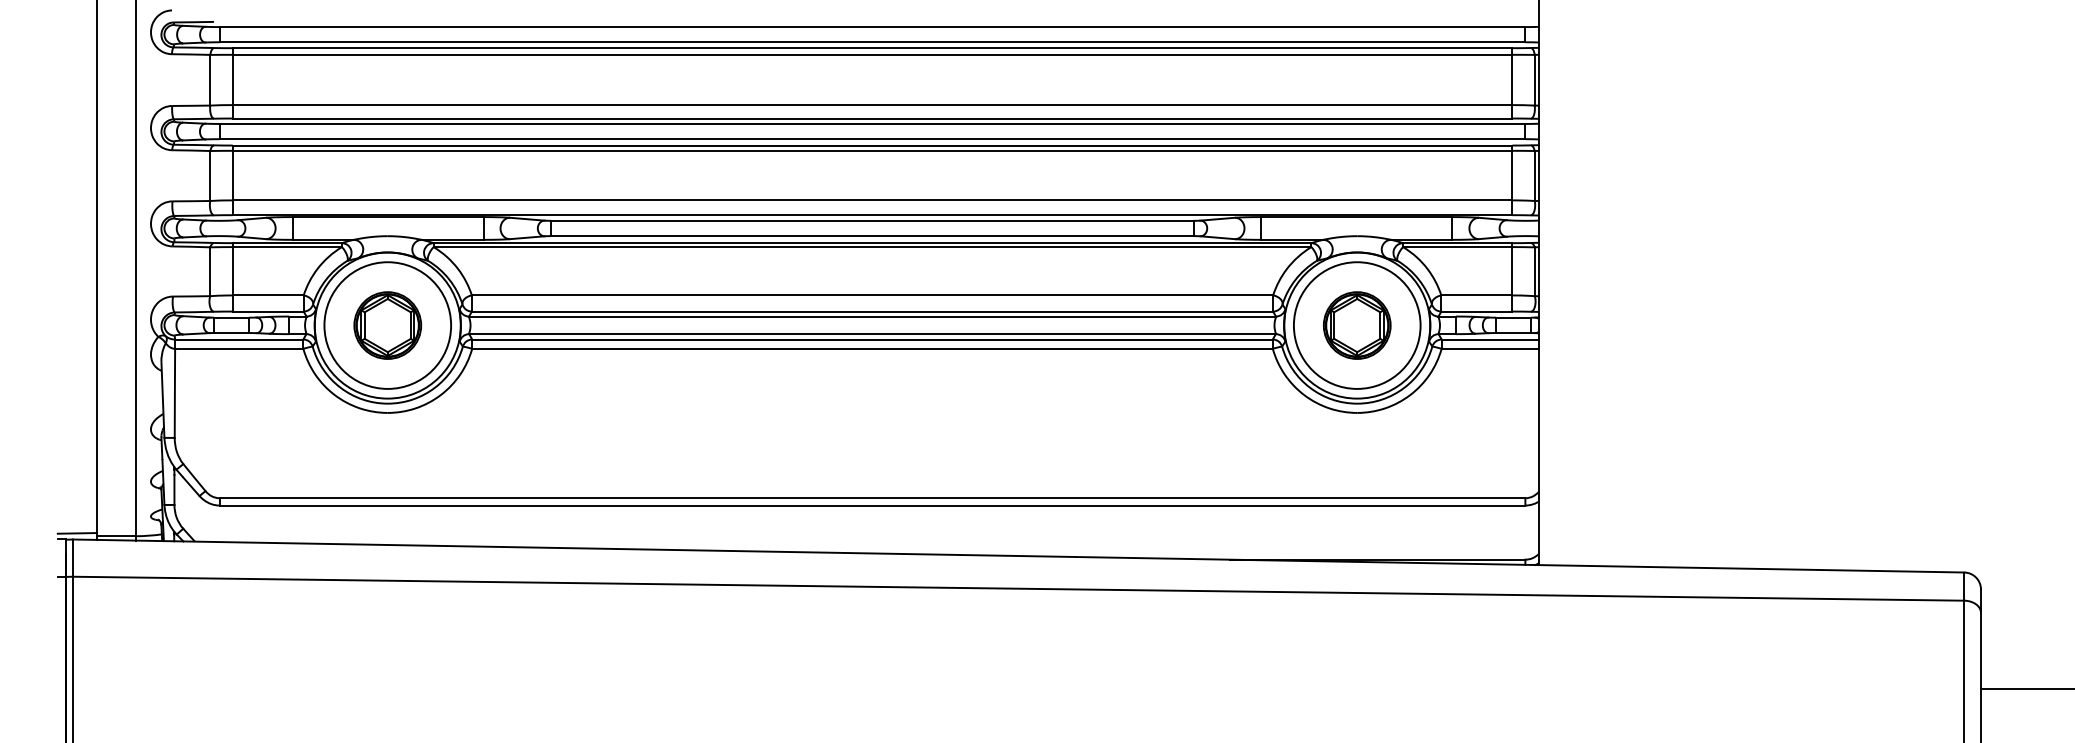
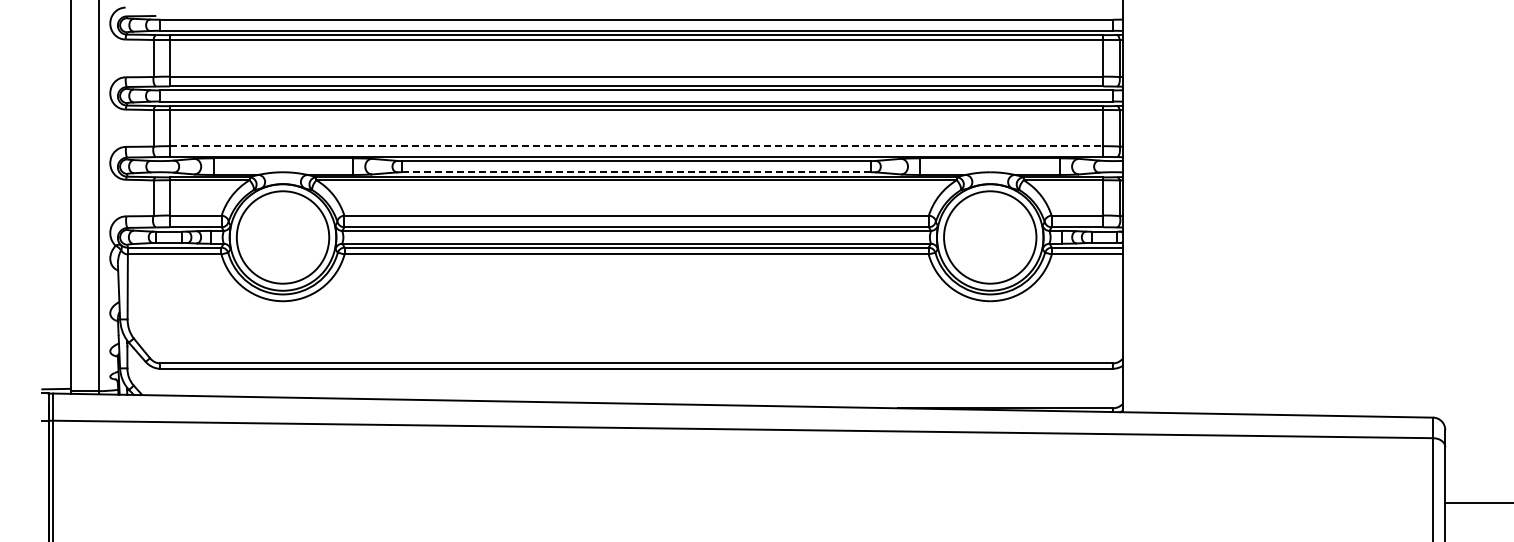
line: (872, 200) -> (636, 146), solid -> dashed
line: (873, 236) -> (637, 172), solid -> dashed
part: (387, 325) -> (282, 237), removed
part: (1357, 325) -> (990, 237), removed

